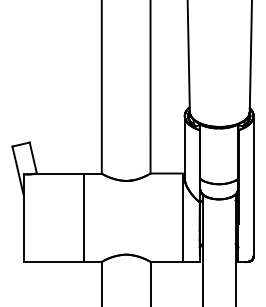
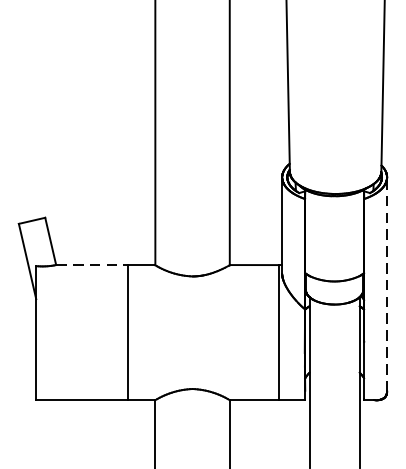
line: (60, 173) -> (92, 265), solid -> dashed
line: (253, 186) -> (387, 284), solid -> dashed

